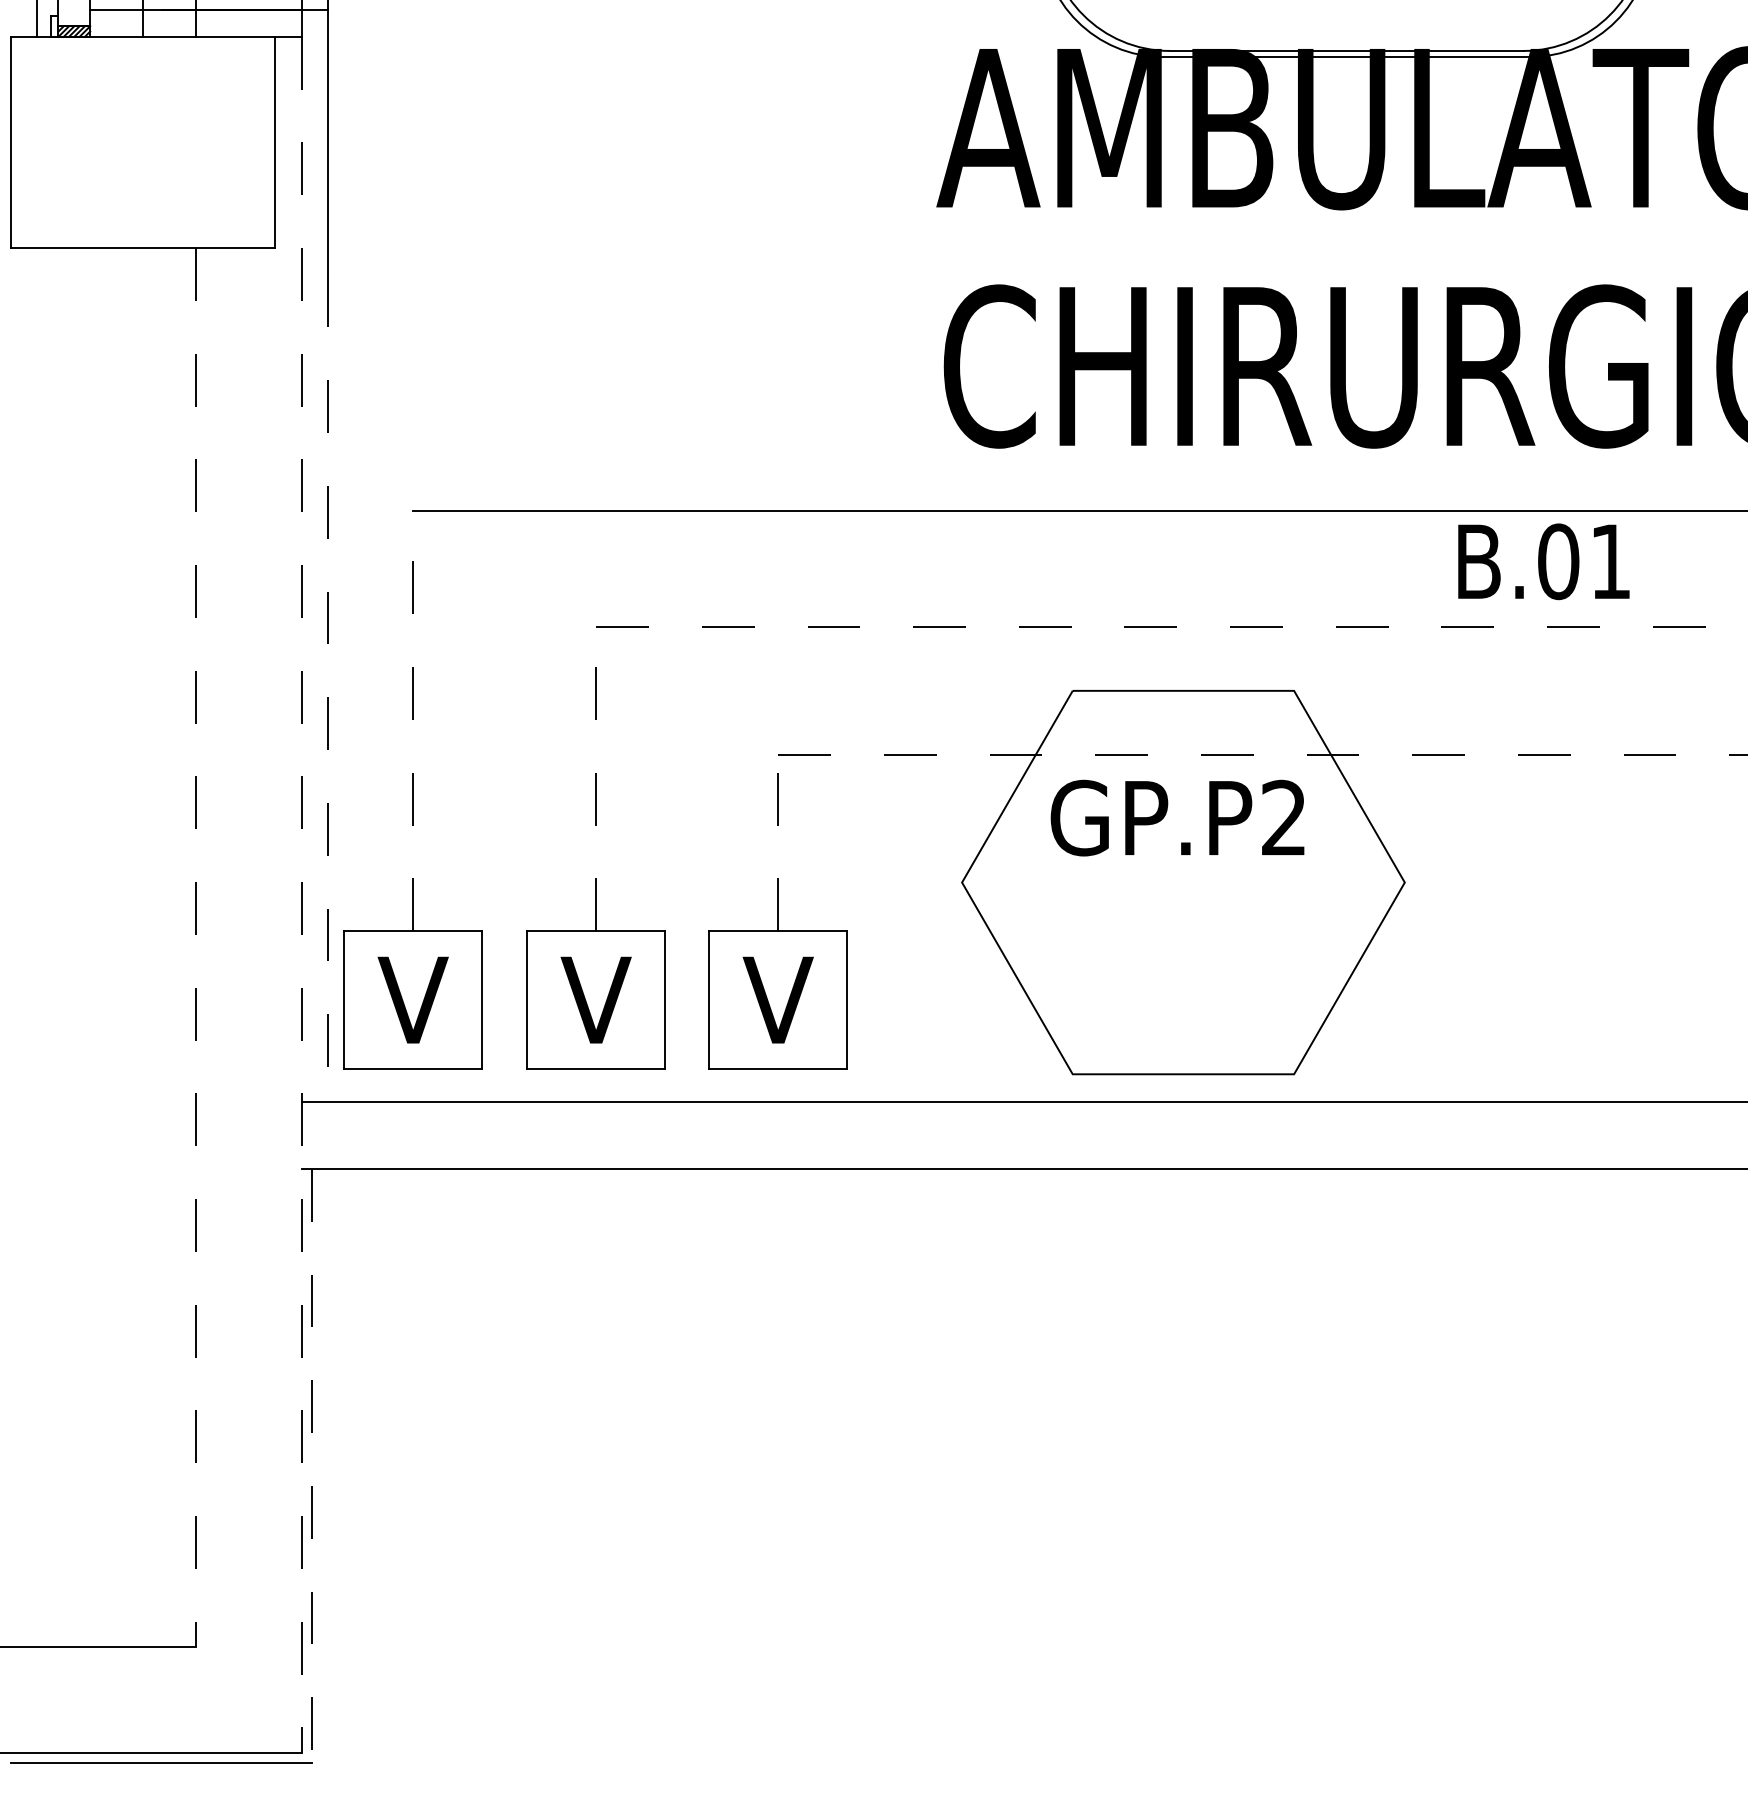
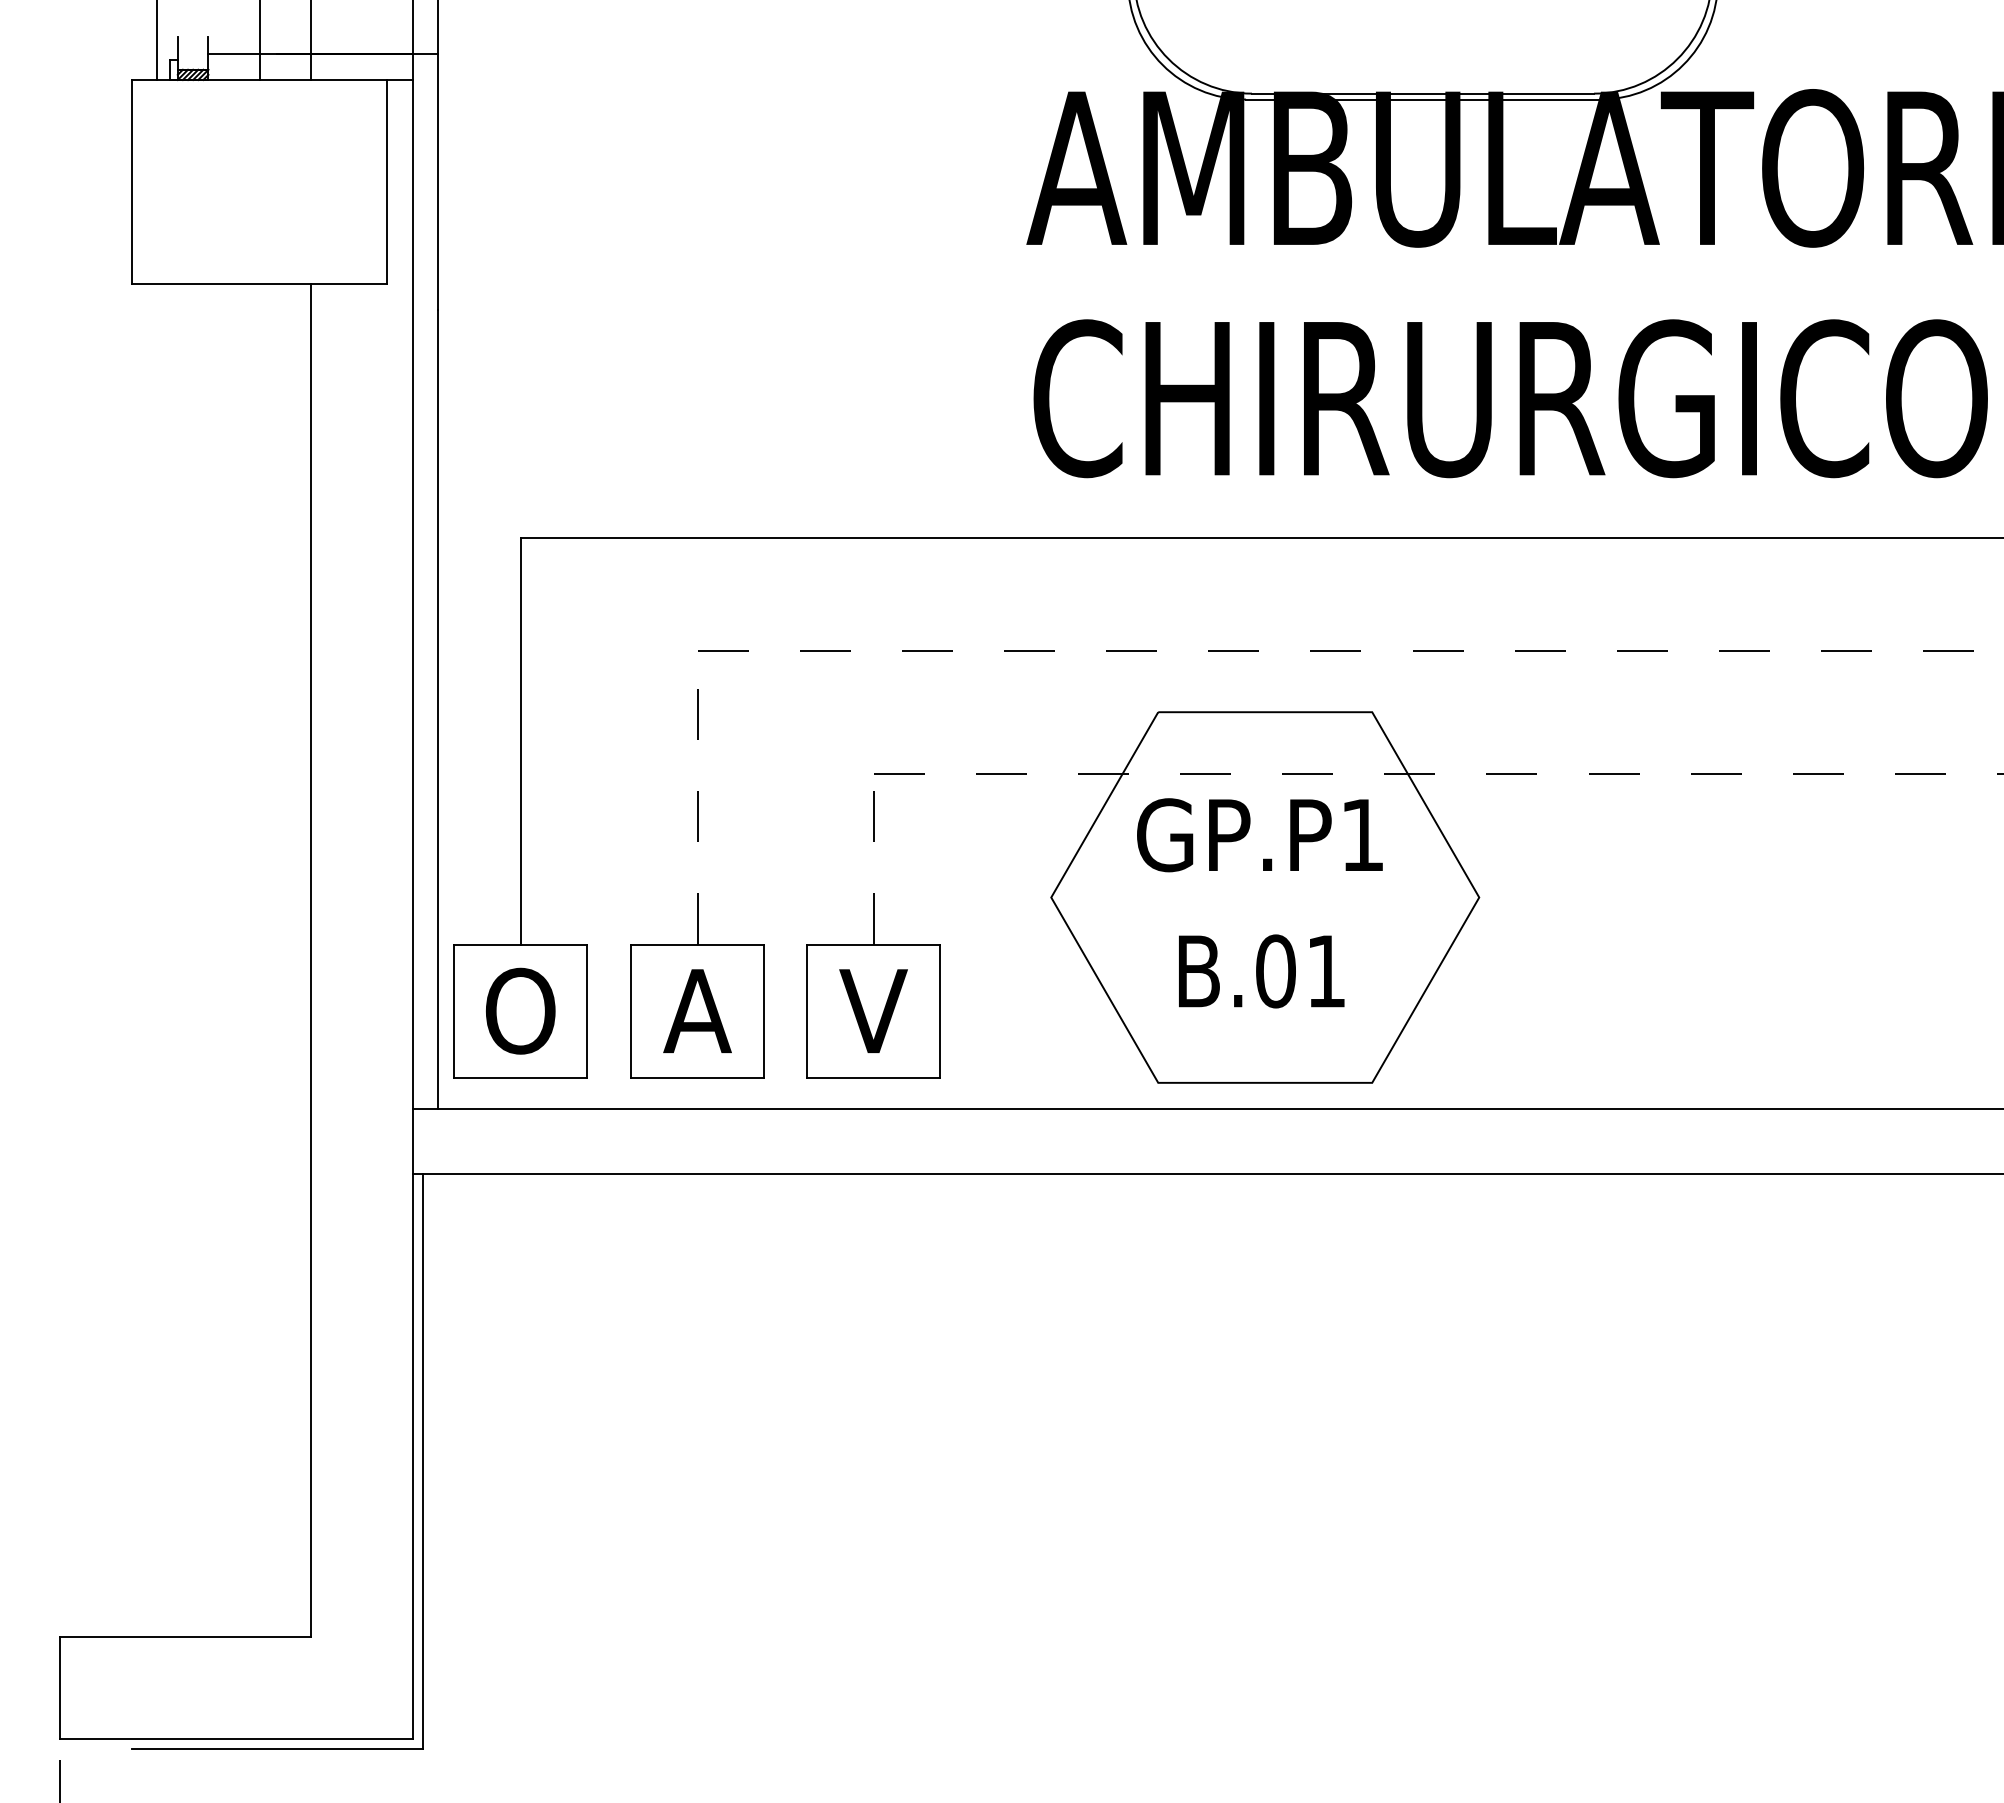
text: (1543, 561) -> (1261, 971), moved
line: (328, 688) -> (438, 709), dashed -> solid
line: (412, 720) -> (520, 740), dashed -> solid
text: (1283, 817) -> (1361, 834), GP.P2 -> GP.P1
line: (301, 894) -> (412, 909), dashed -> solid
line: (195, 947) -> (310, 960), dashed -> solid
text: (412, 999) -> (520, 1010), V -> O
text: (596, 1000) -> (697, 1011), V -> A
line: (311, 1467) -> (422, 1462), dashed -> solid

